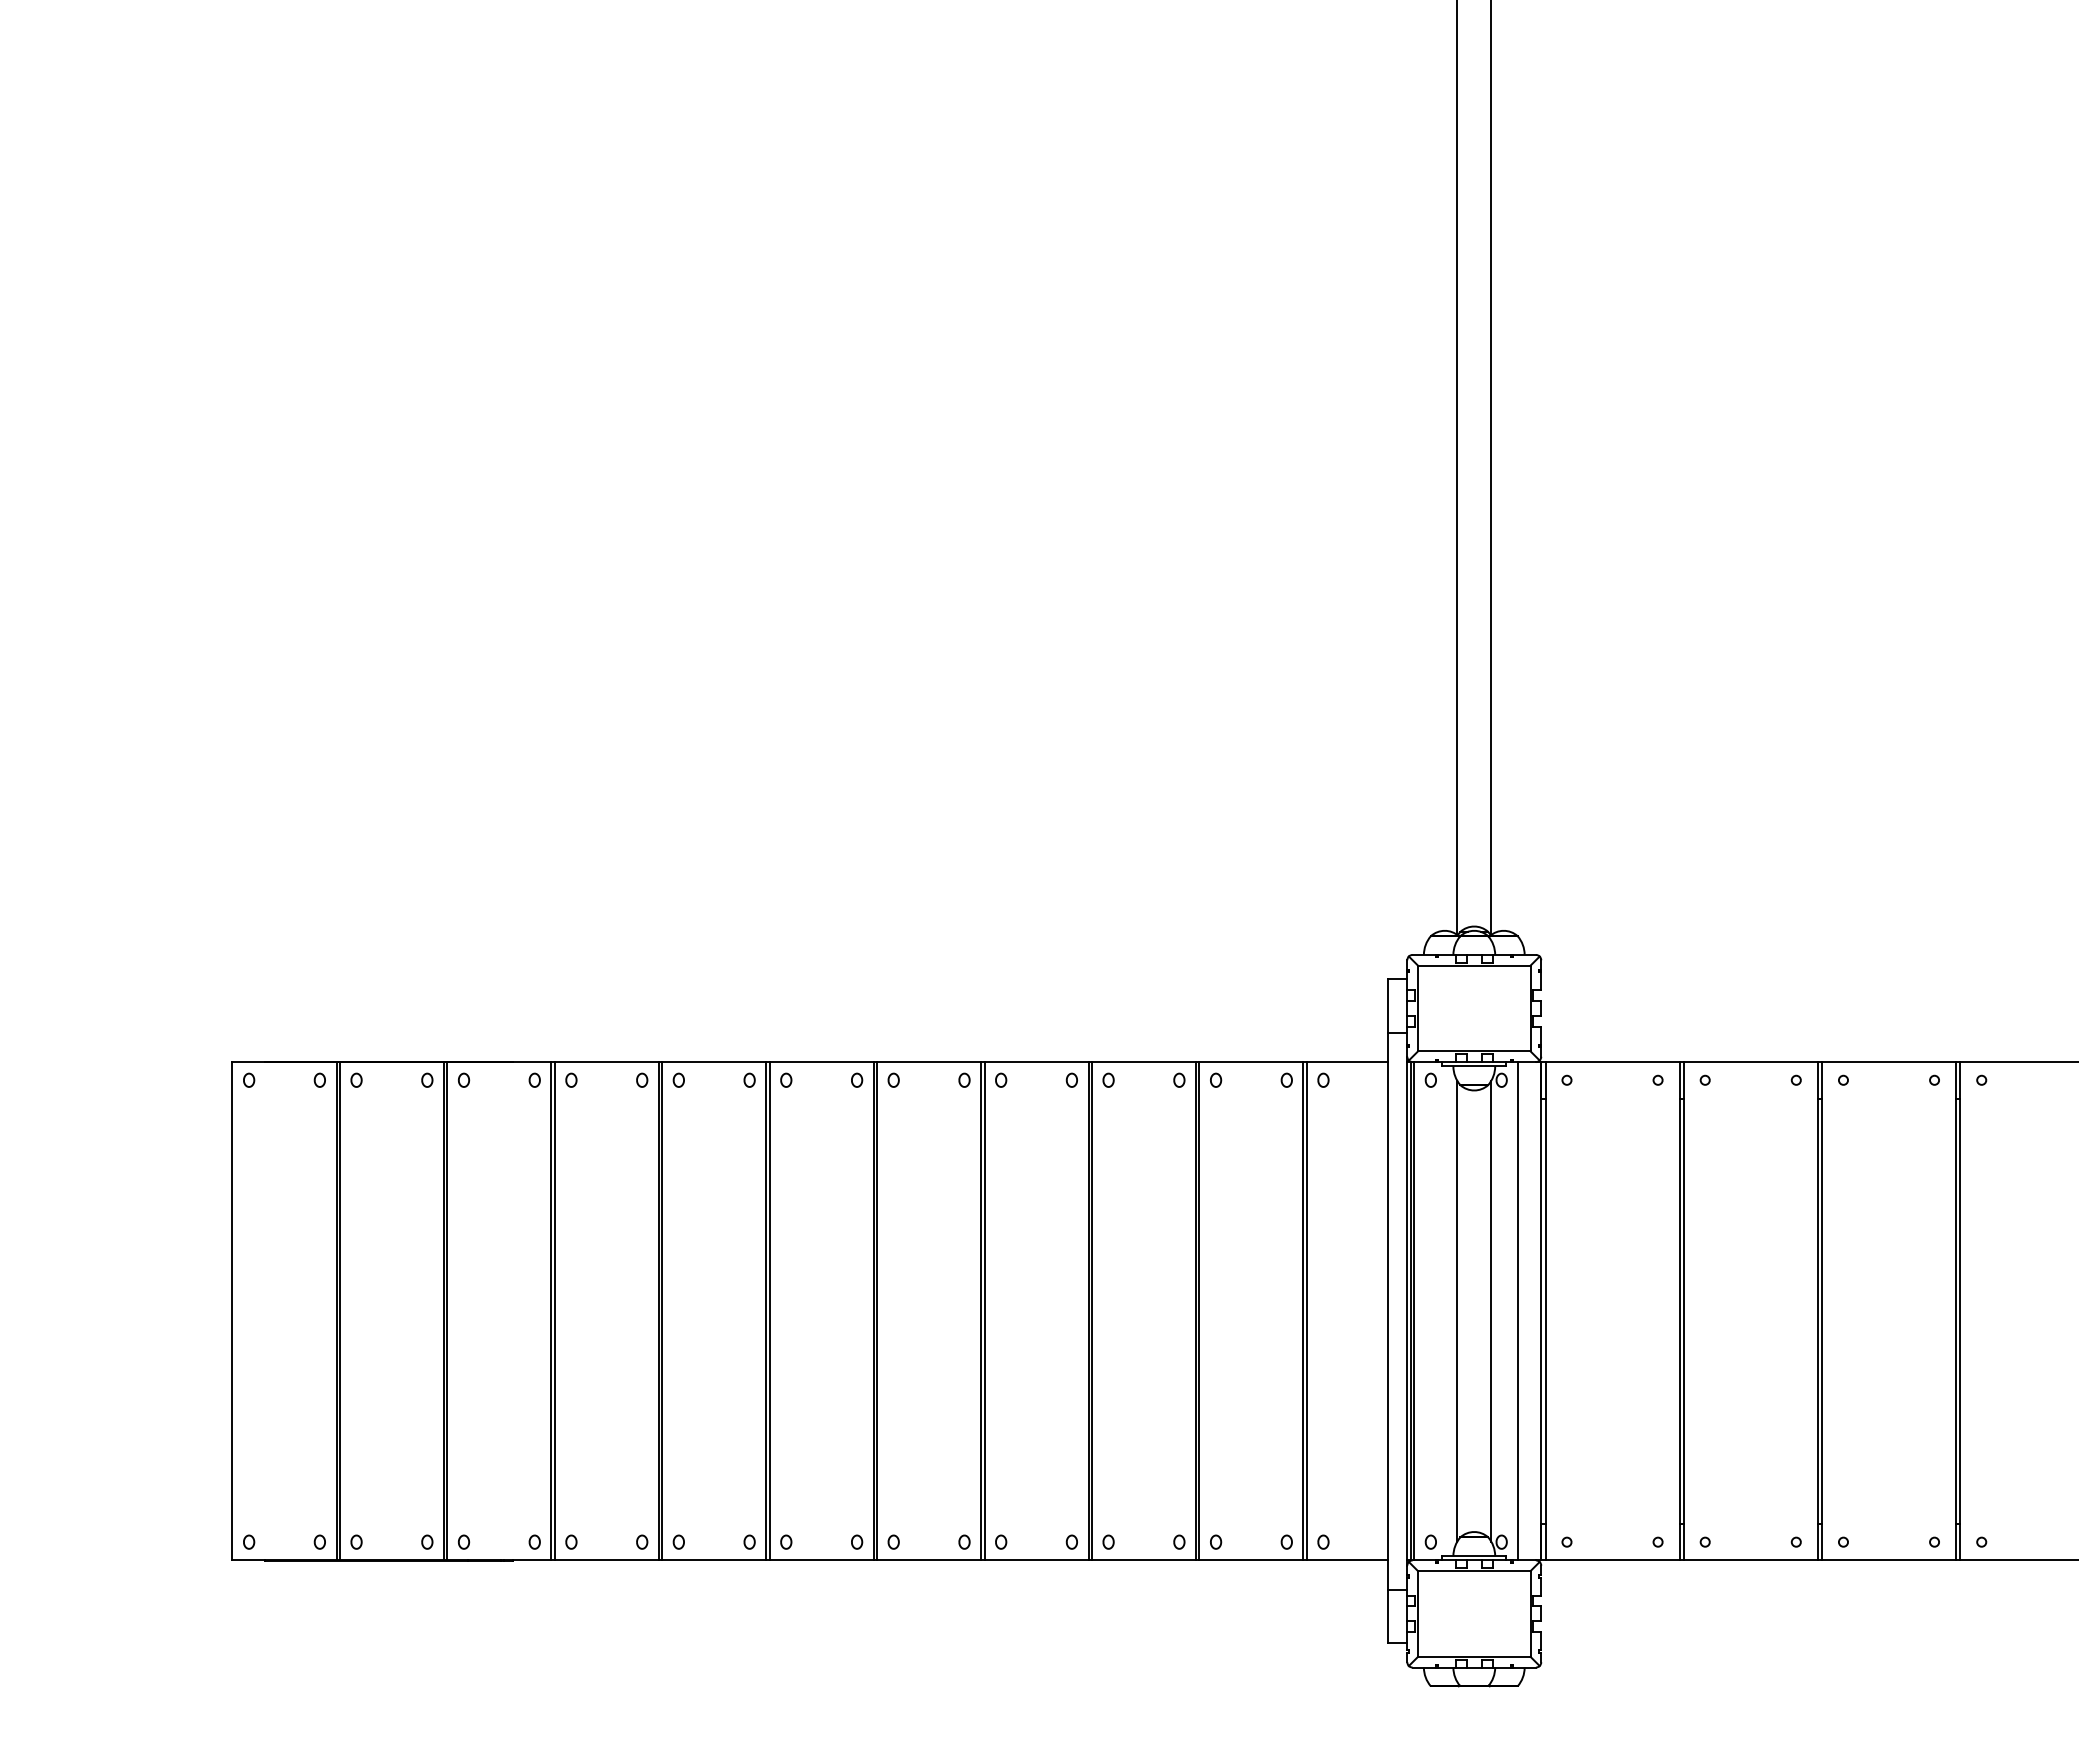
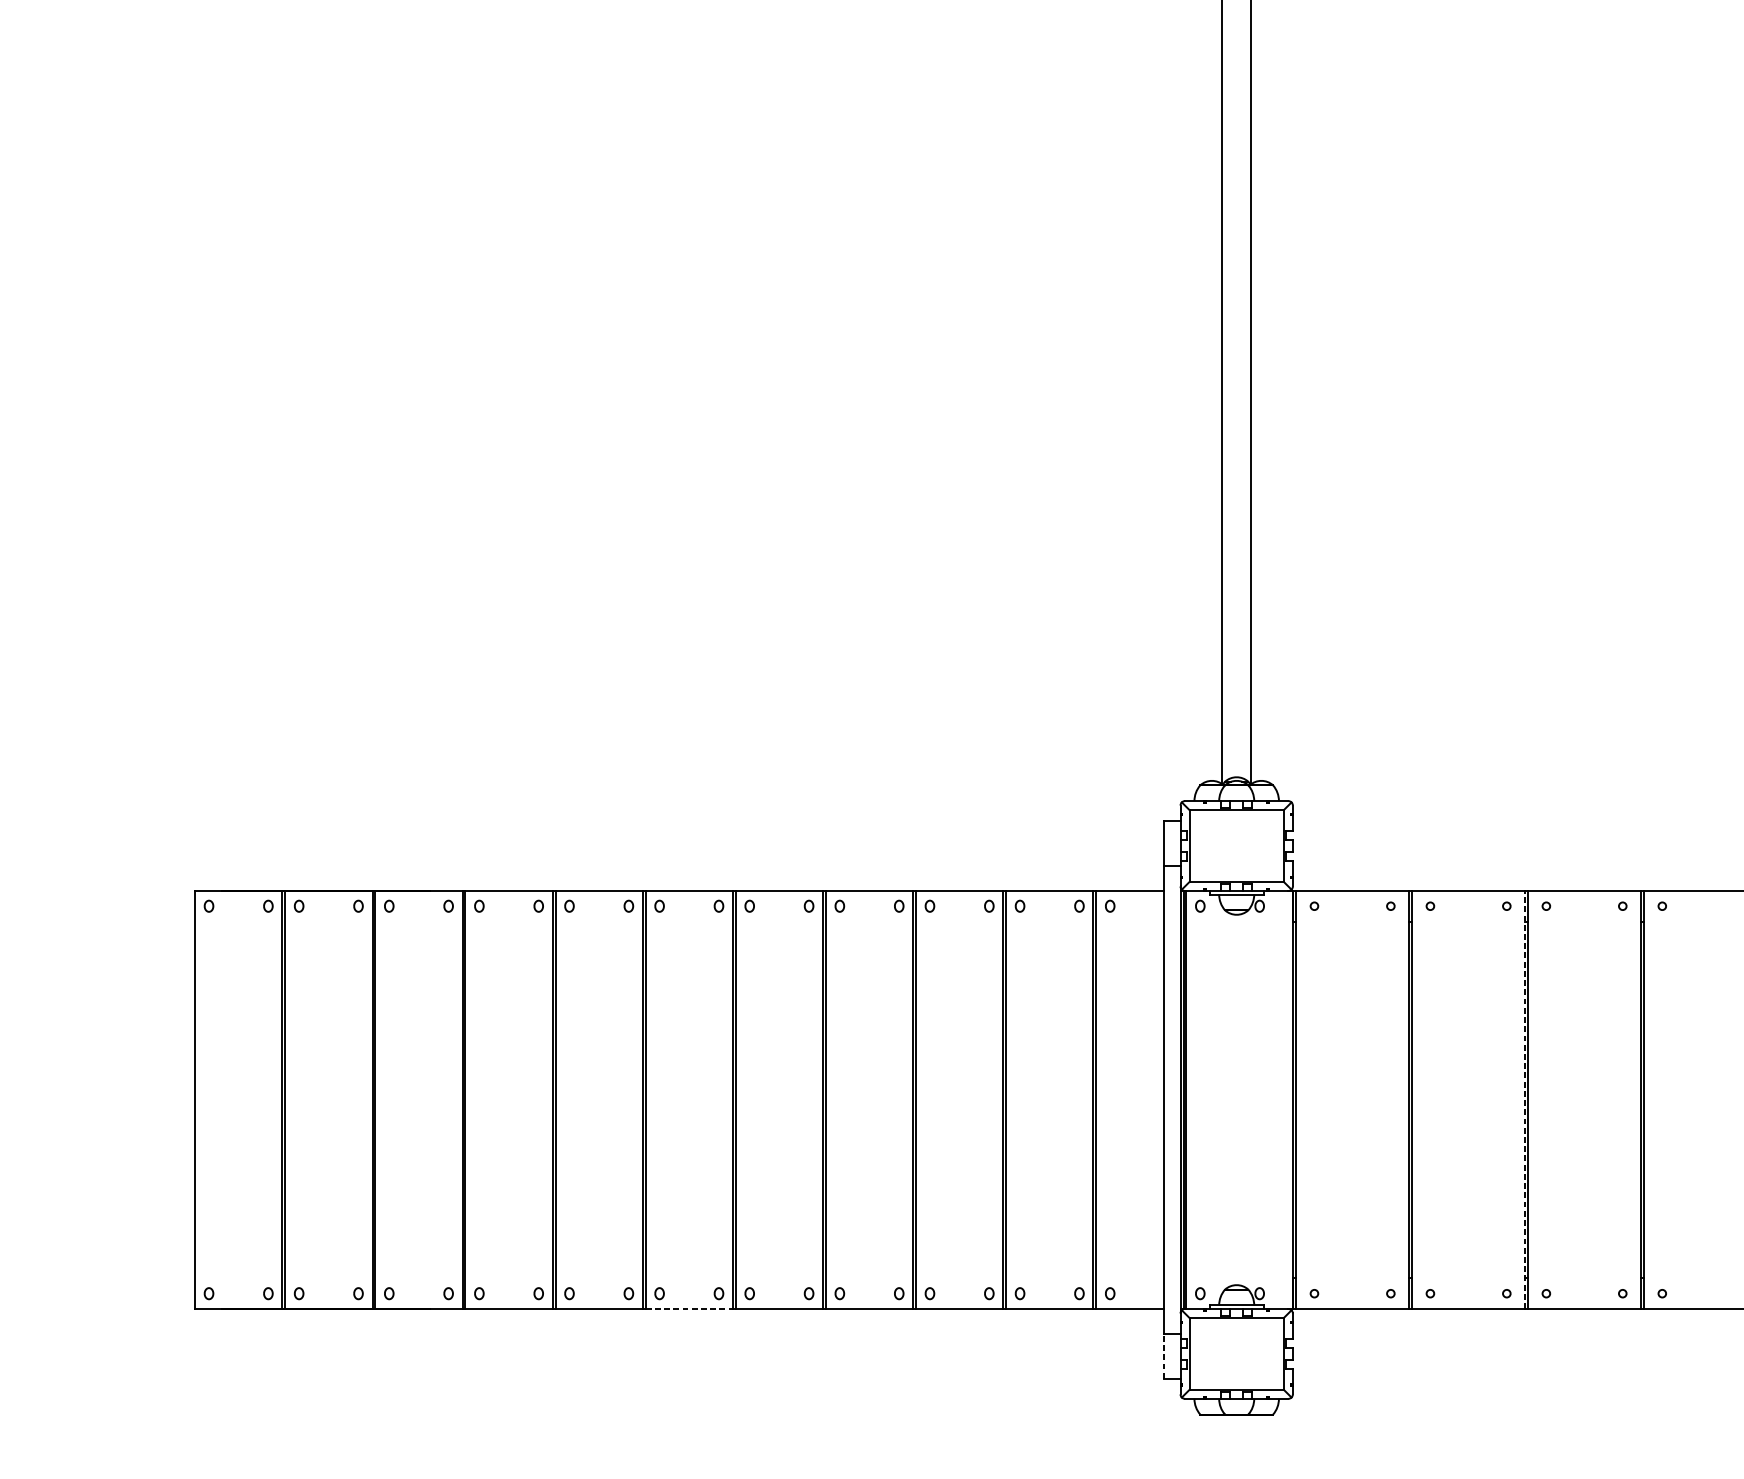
line: (1457, 1310) -> (1222, 1099), removed
line: (1491, 1310) -> (1251, 1099), removed
line: (1817, 1310) -> (1524, 1099), solid -> dashed
line: (1518, 1311) -> (1273, 1100), removed
line: (822, 1560) -> (689, 1309), solid -> dashed
line: (1388, 1616) -> (1164, 1356), solid -> dashed

